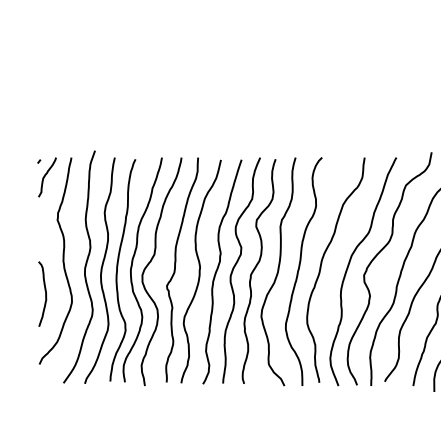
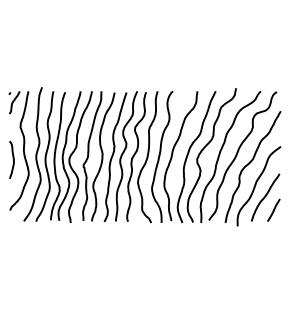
curve: (43, 291) -> (12, 158), moved

